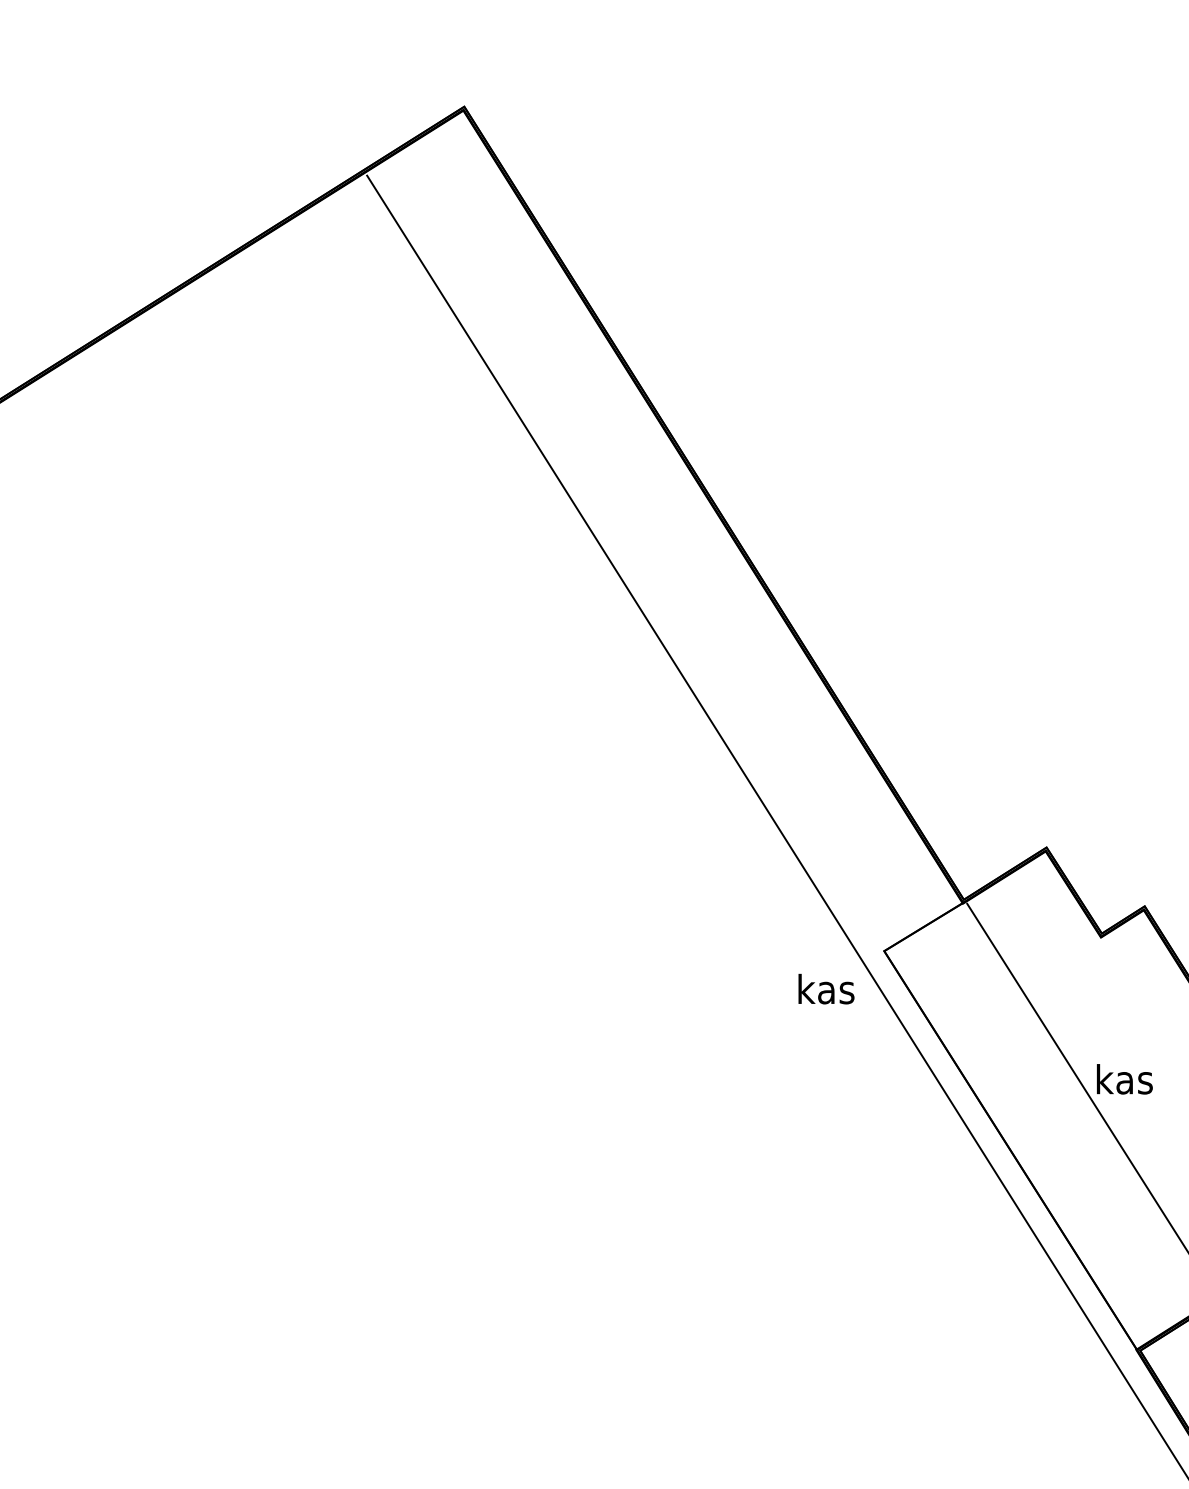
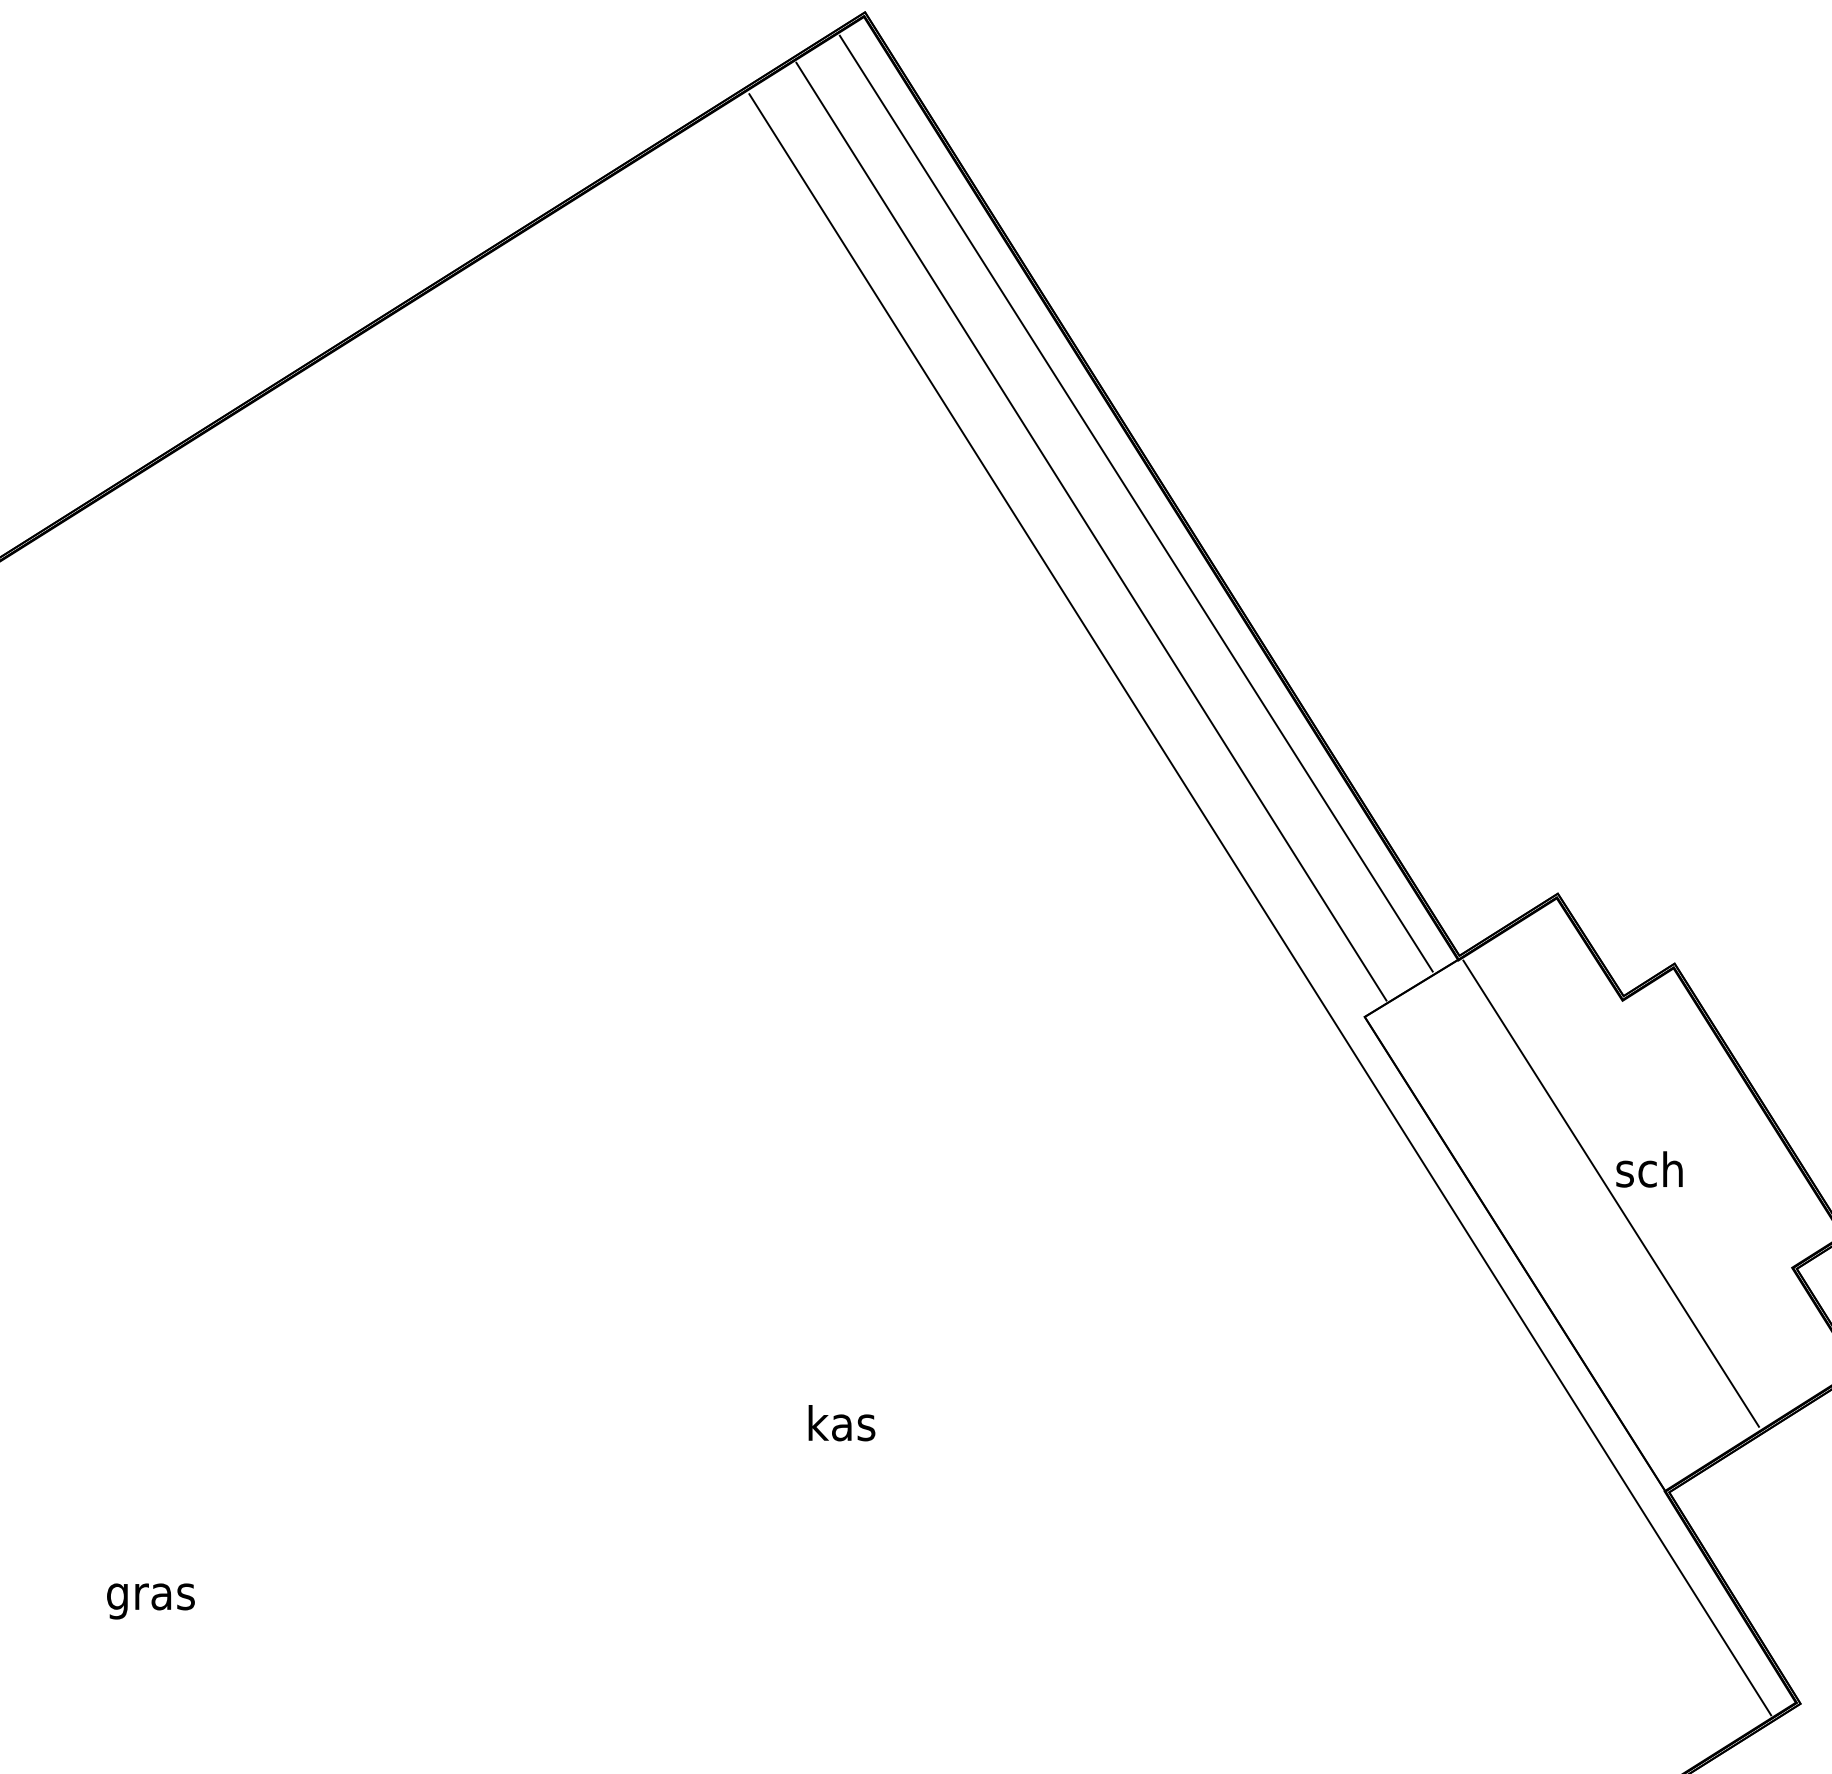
line: (691, 519) -> (1135, 503), added
line: (654, 543) -> (1091, 531), added
text: (826, 989) -> (841, 1423), moved
text: (1124, 1079) -> (1650, 1169), kas -> sch

